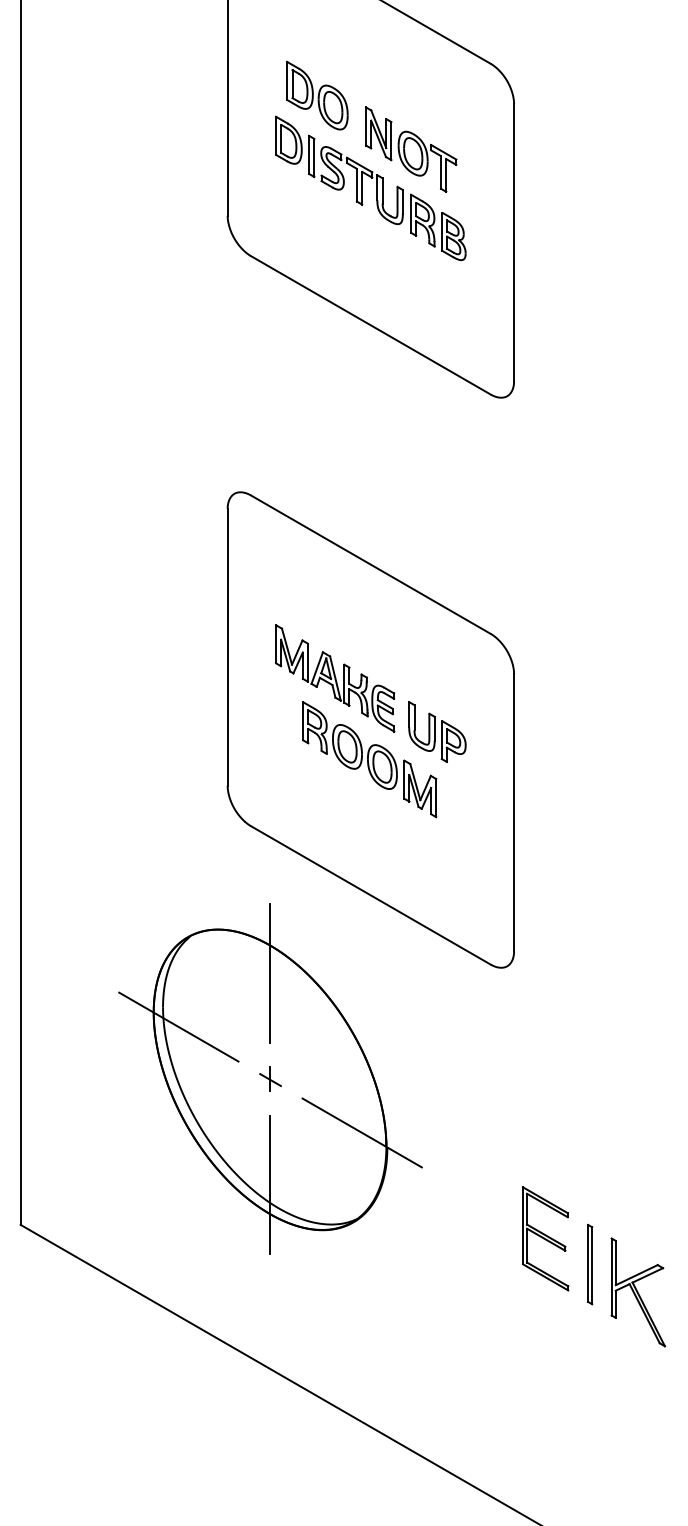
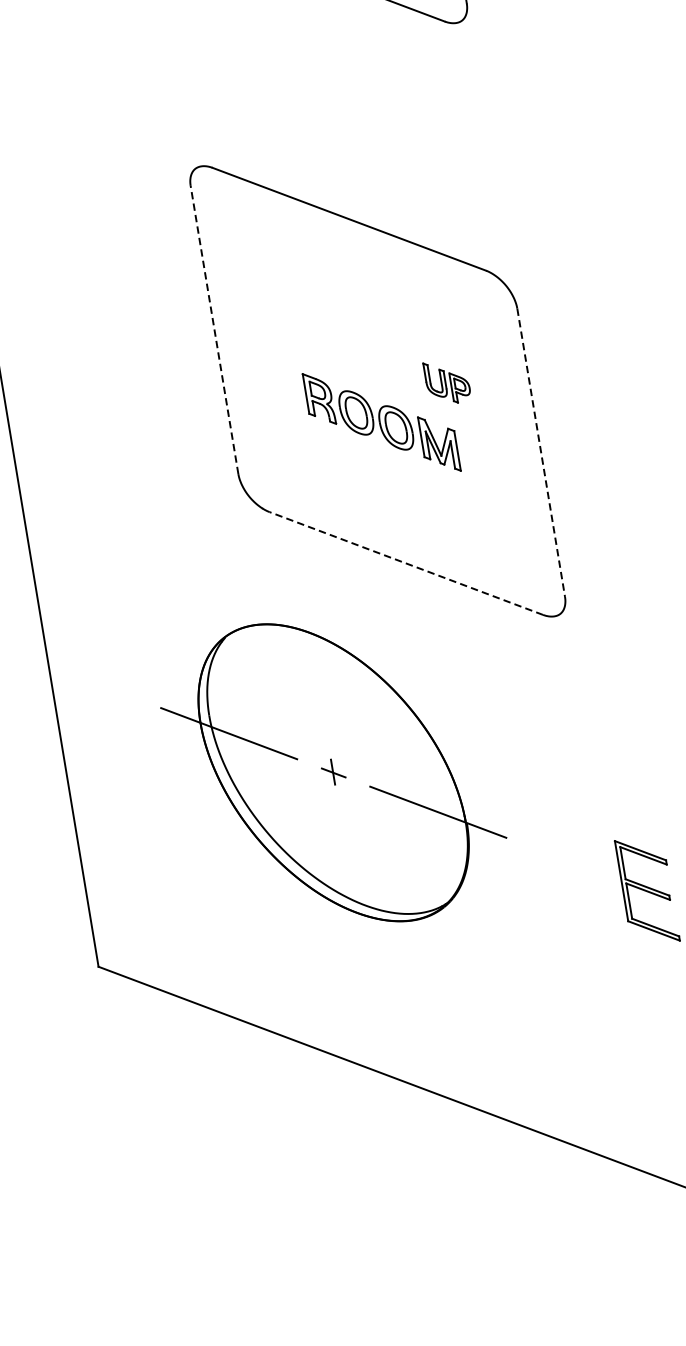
line: (227, 646) -> (214, 329), solid -> dashed
part: (335, 678) -> (332, 343), removed
part: (437, 731) -> (447, 381), size x0.7
line: (514, 813) -> (541, 453), solid -> dashed
line: (370, 895) -> (405, 563), solid -> dashed
line: (270, 973) -> (315, 662), removed
line: (270, 1184) -> (351, 881), removed

